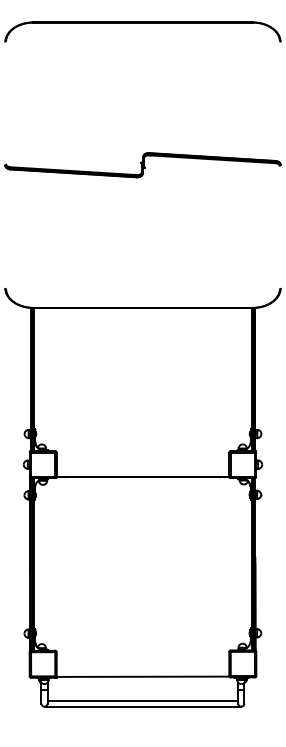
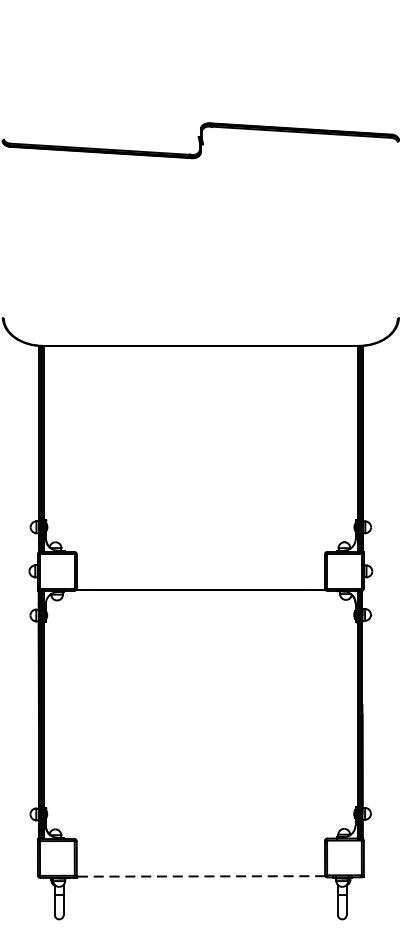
line: (143, 676) -> (201, 876), solid -> dashed
line: (142, 700) -> (200, 910), removed
line: (142, 706) -> (200, 919), removed

